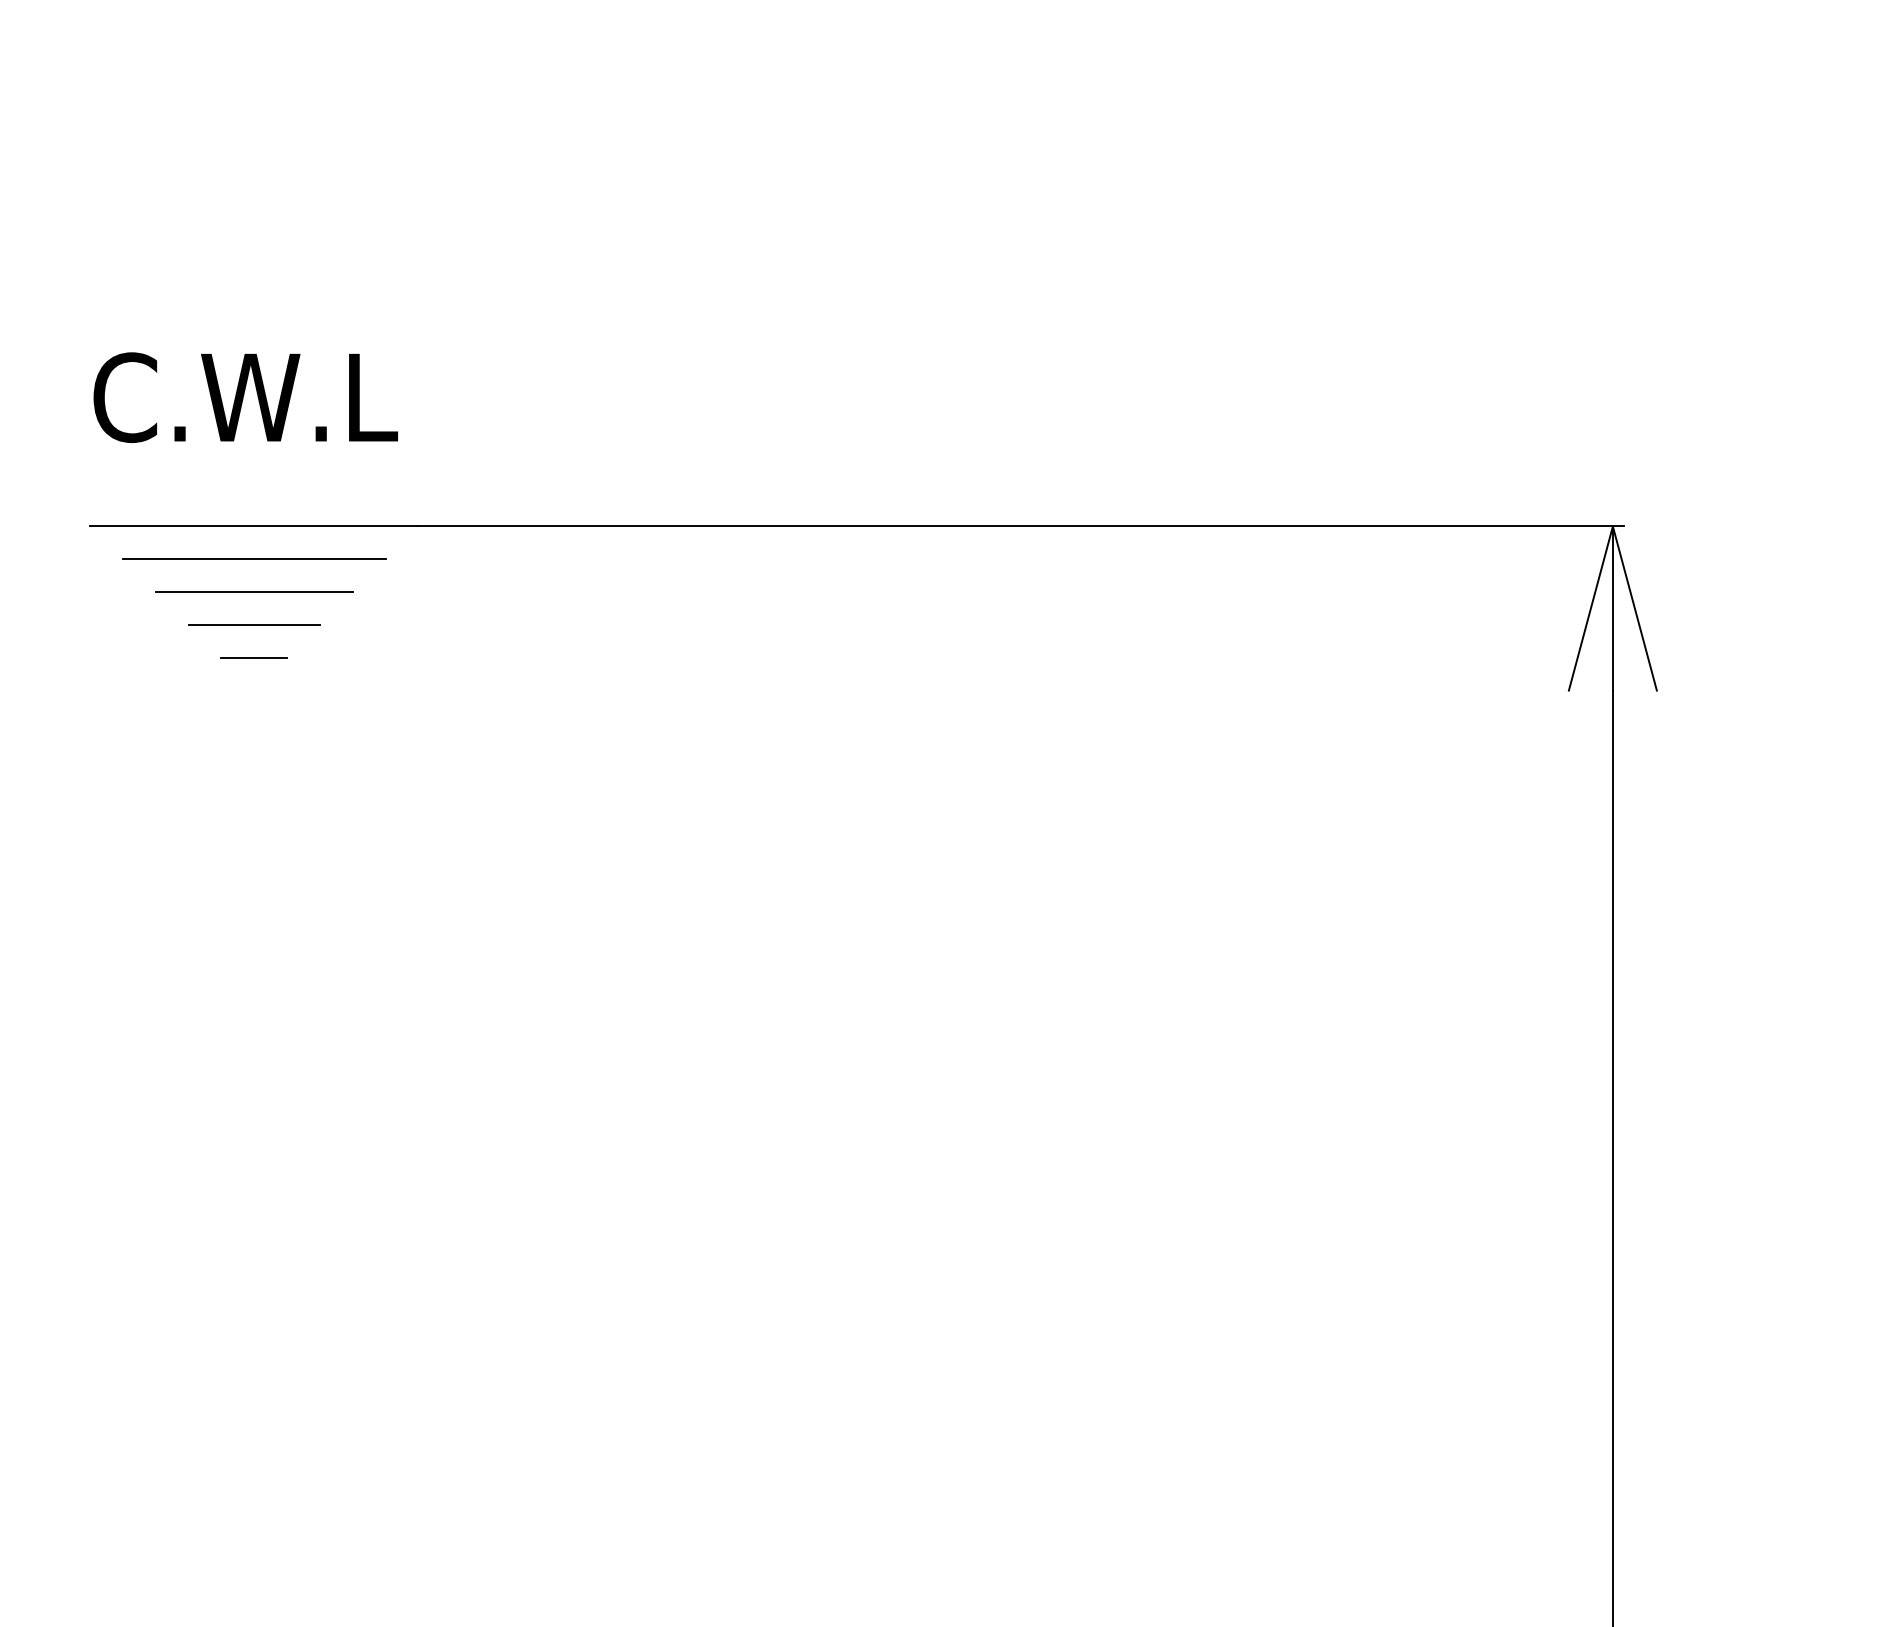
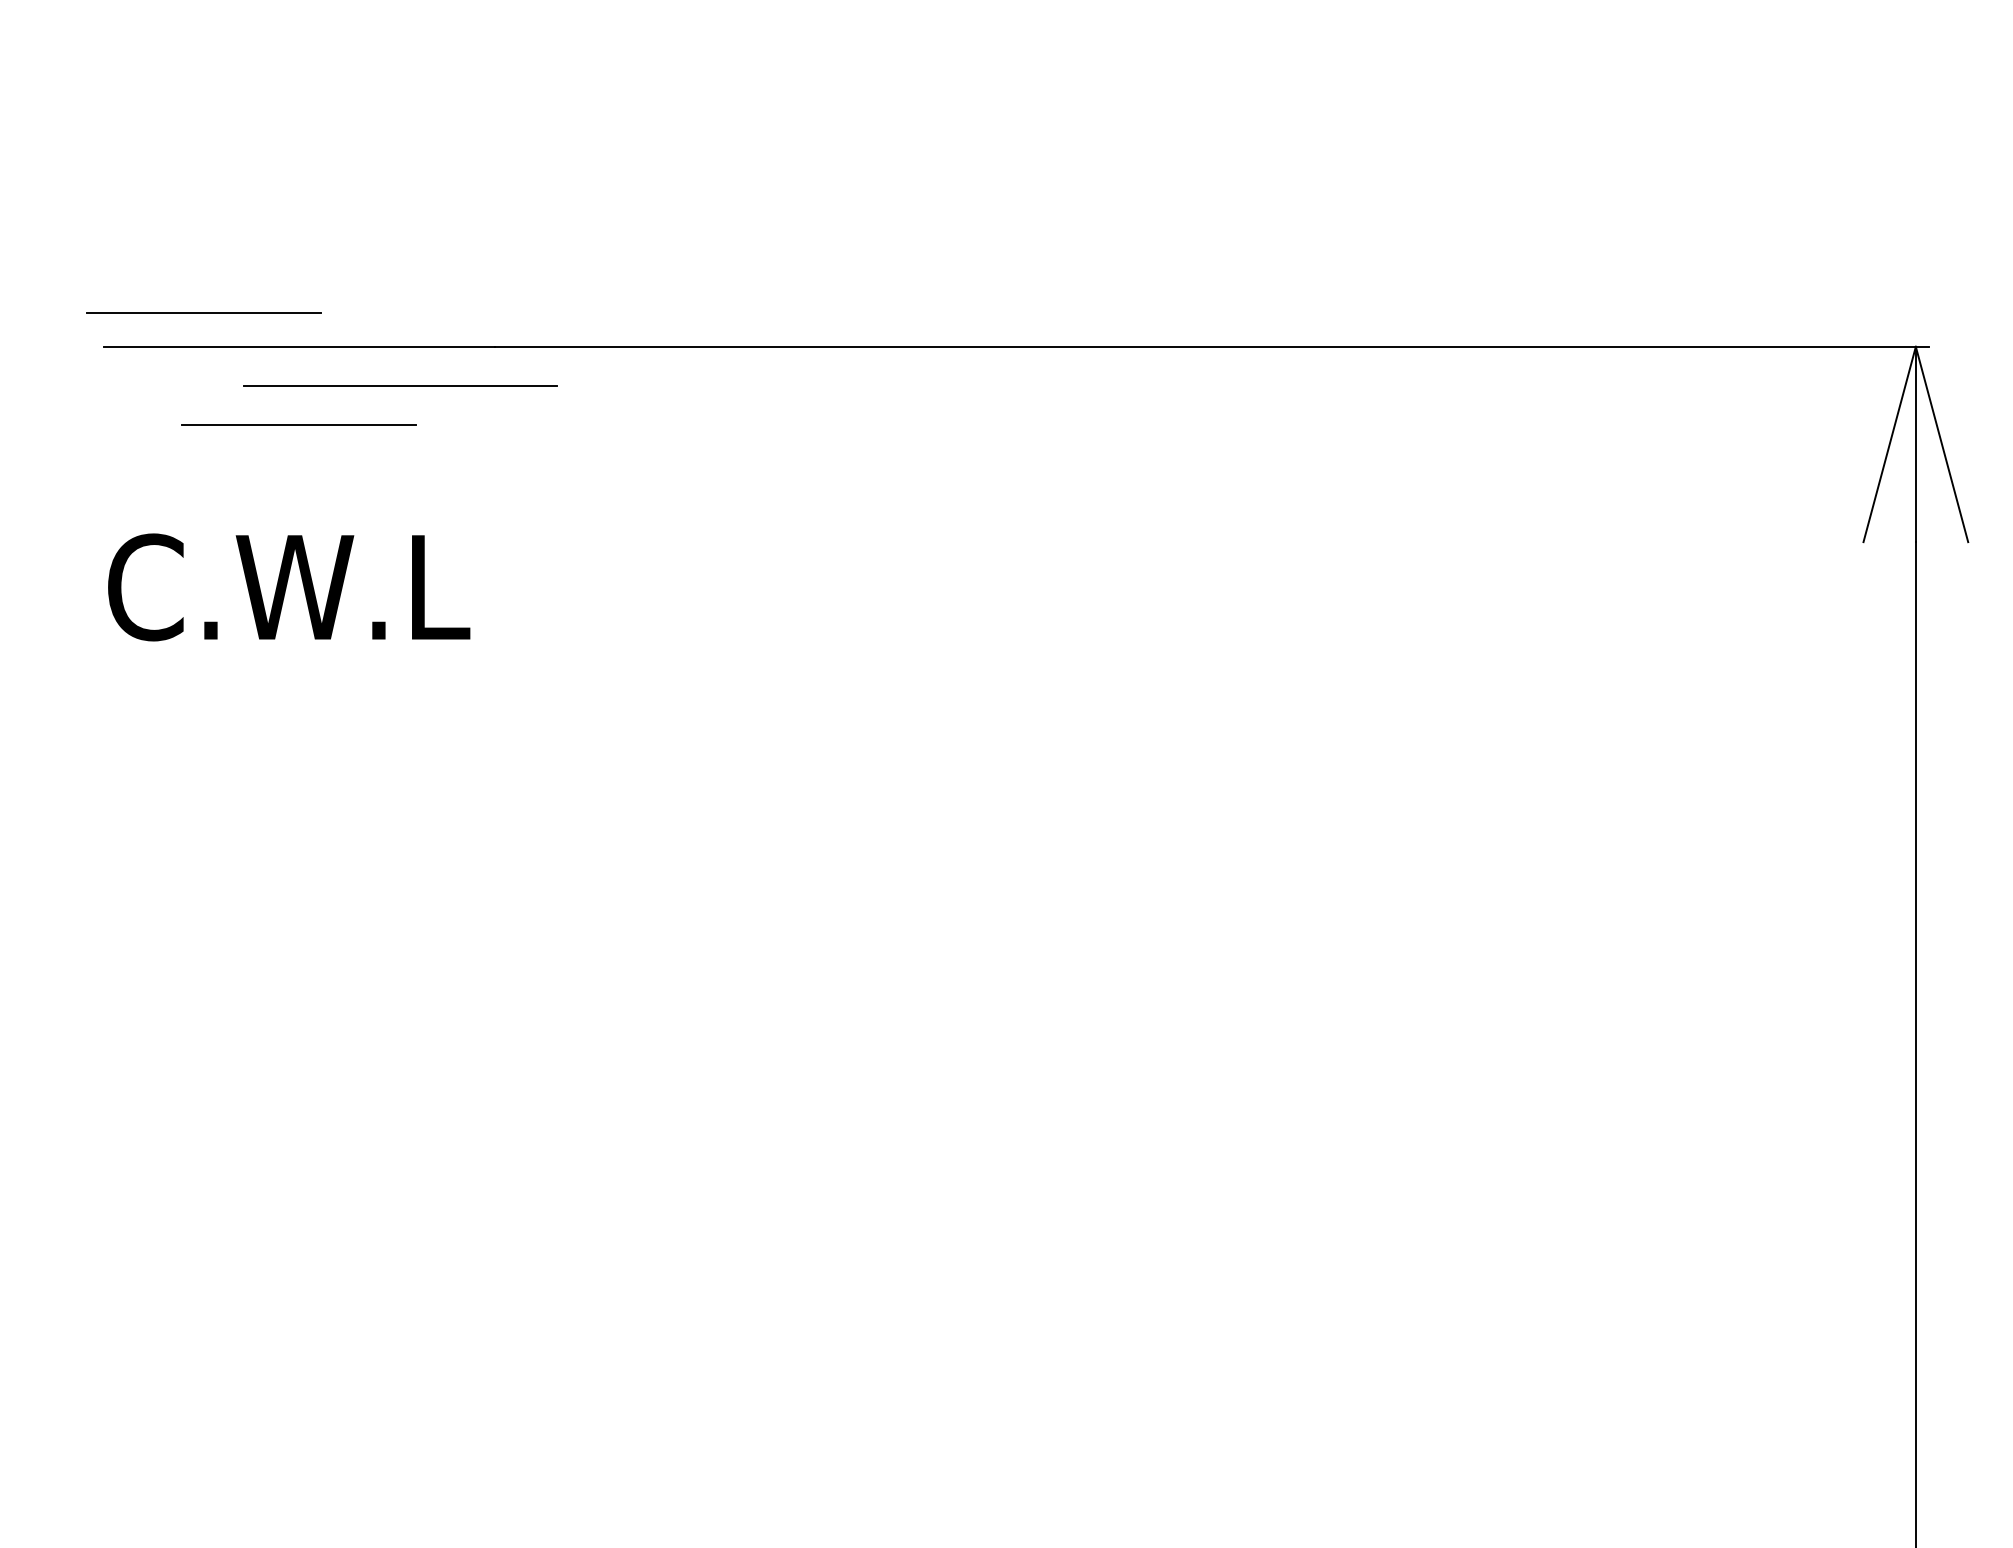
text: (245, 397) -> (288, 587), moved
line: (174, 497) -> (204, 312), added
line: (254, 558) -> (400, 384), moved
line: (253, 624) -> (298, 463), removed
line: (254, 657) -> (299, 502), removed

